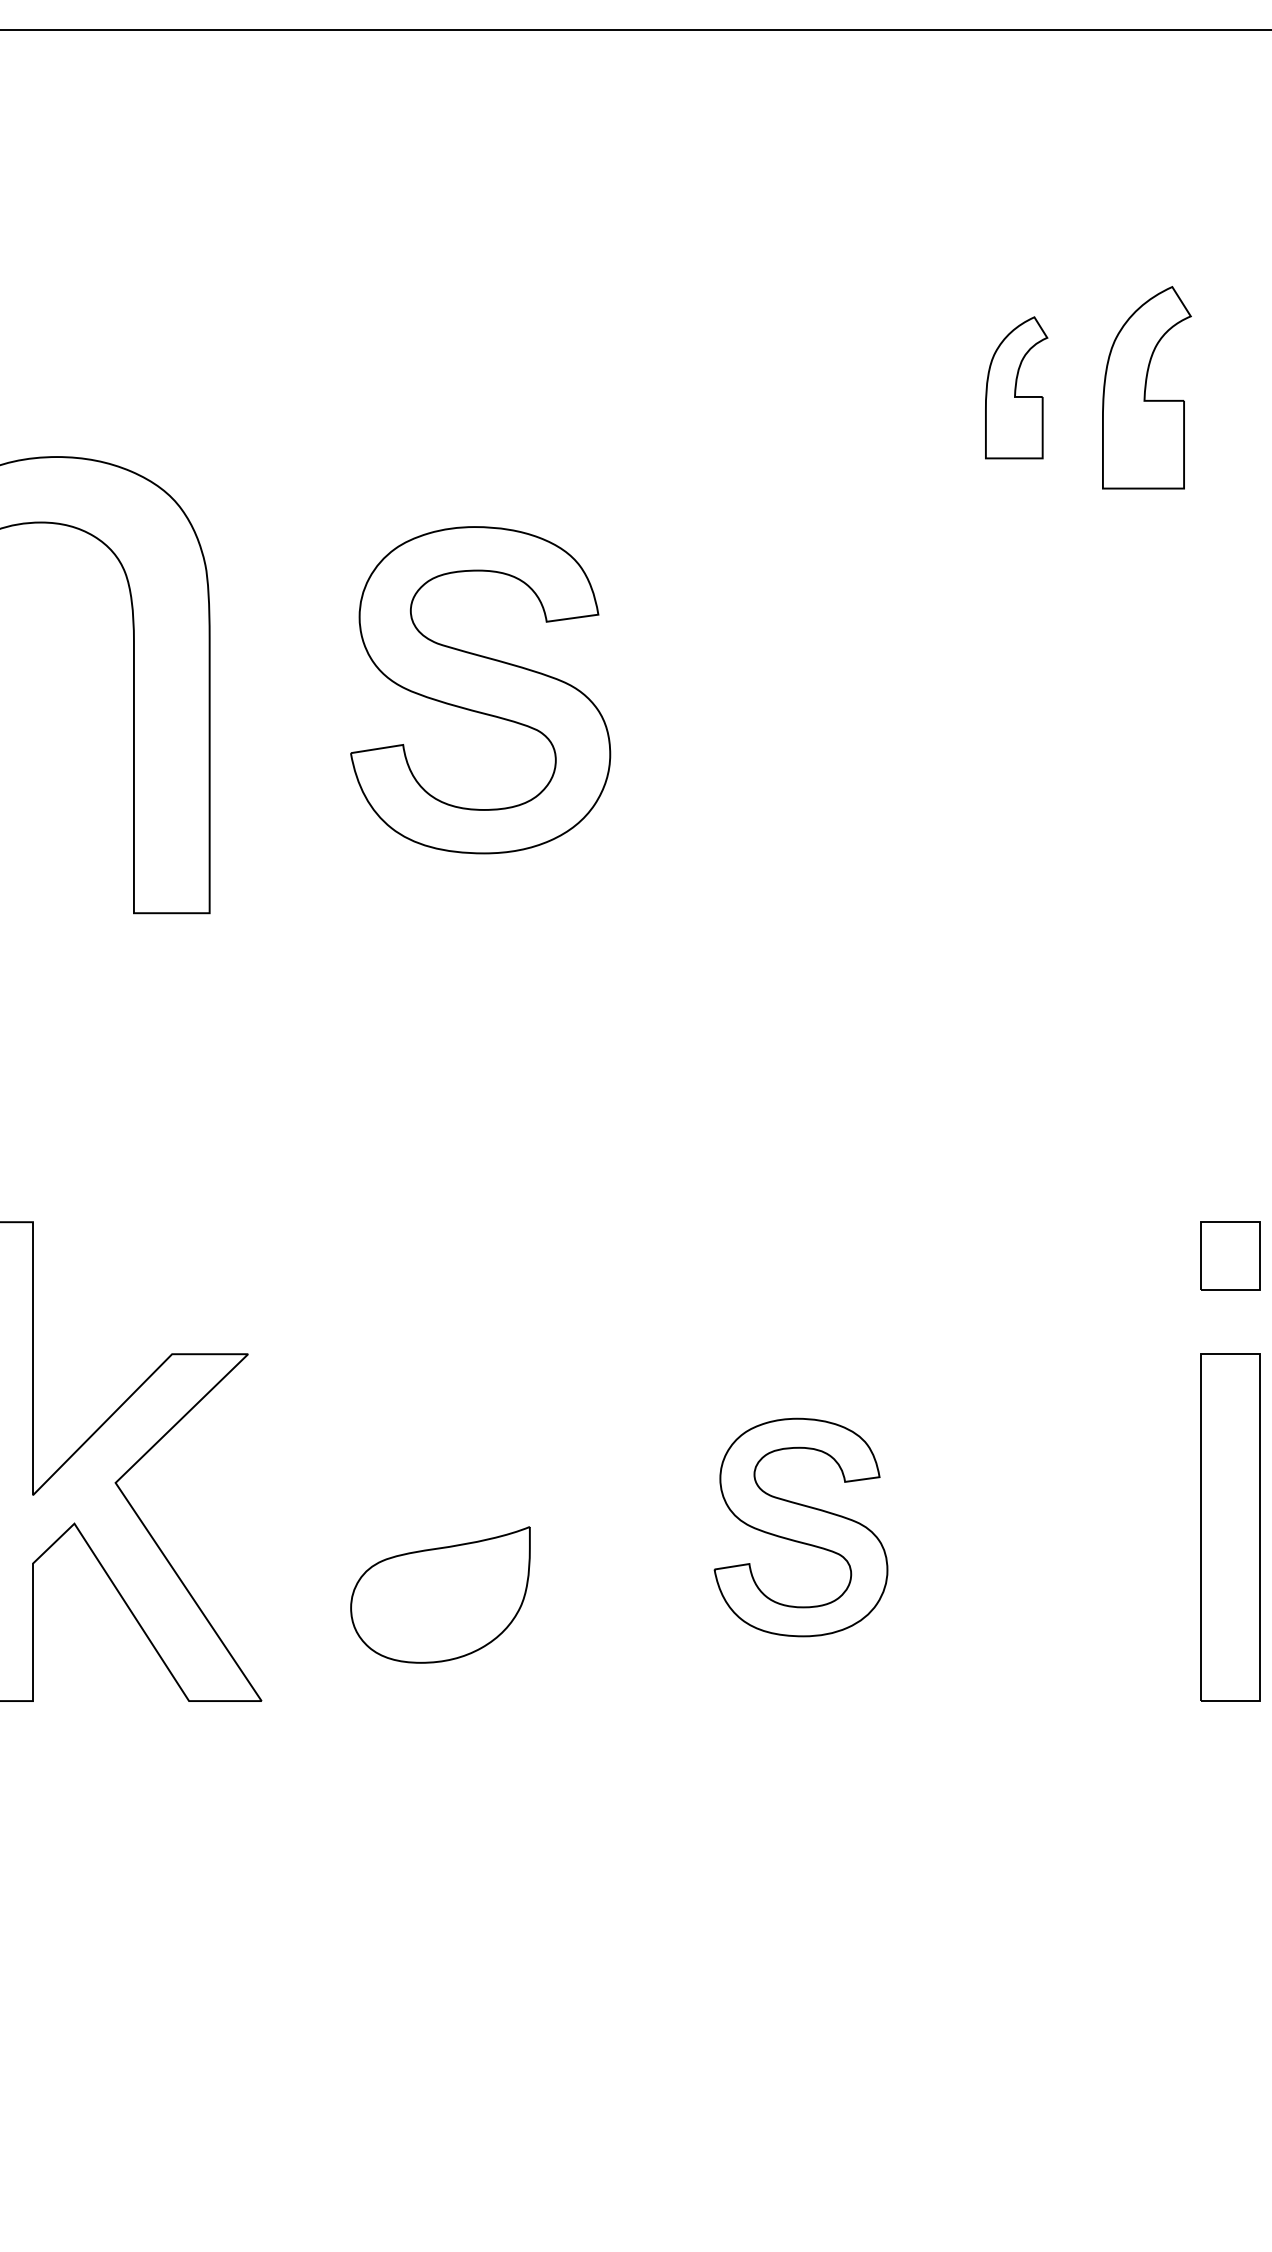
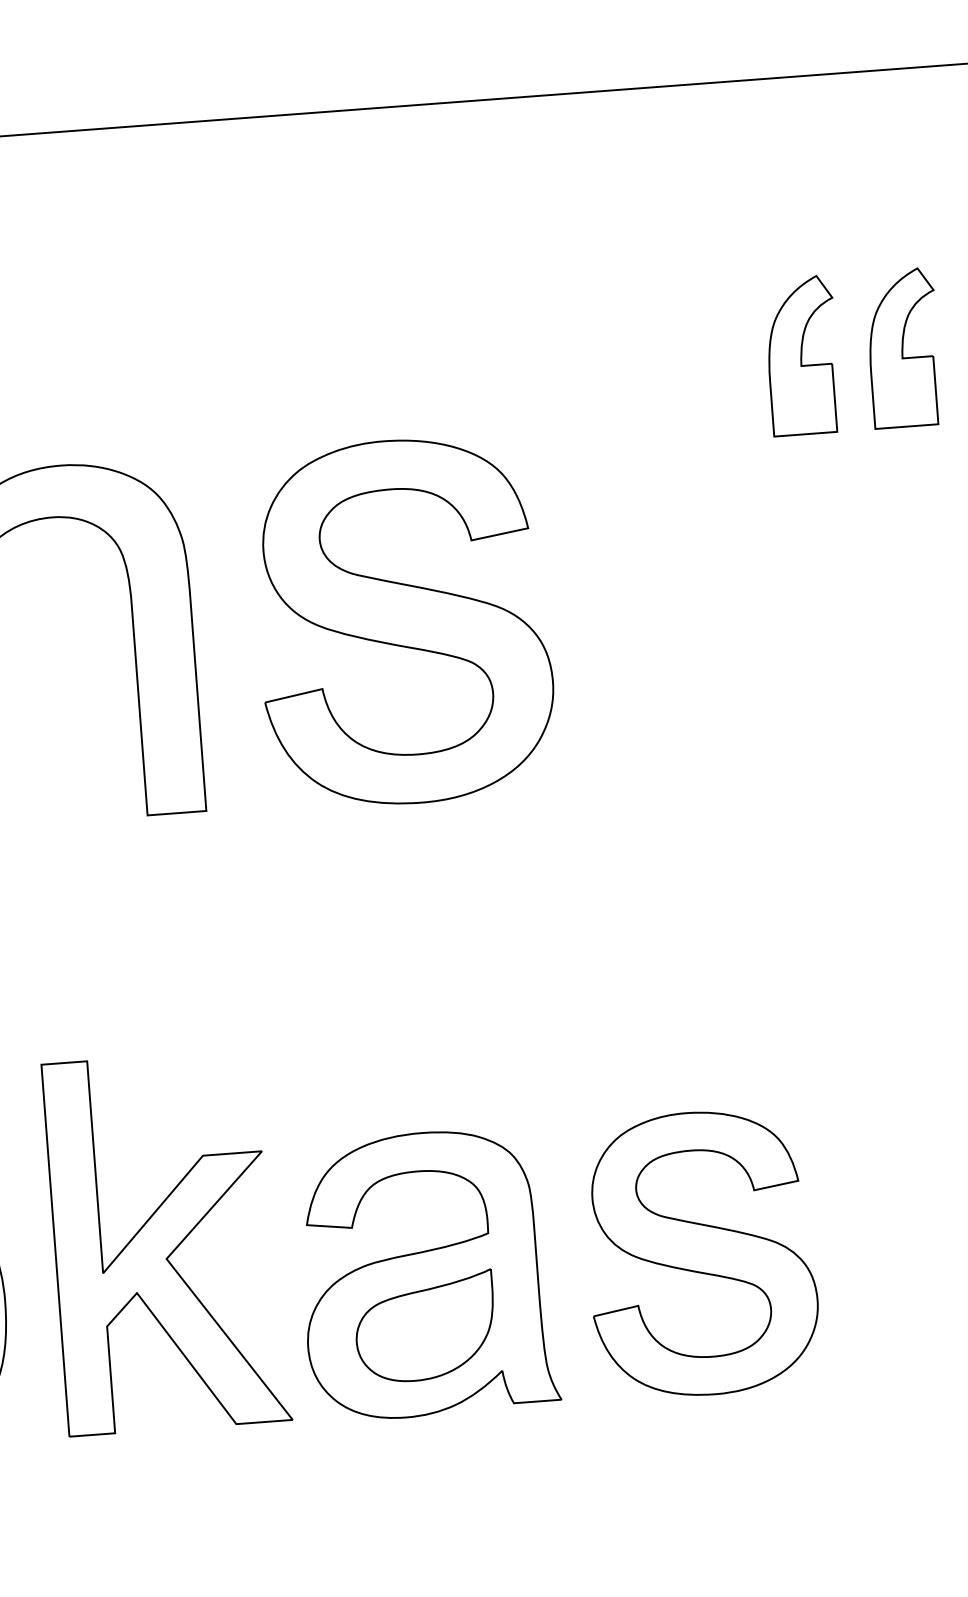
part: (1016, 387) -> (802, 355), size x1.43
part: (480, 690) -> (403, 622), size x1.43
part: (447, 1527) -> (426, 1274), added
part: (800, 1527) -> (701, 1253), size x1.67

